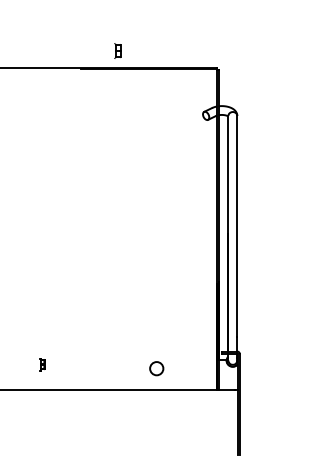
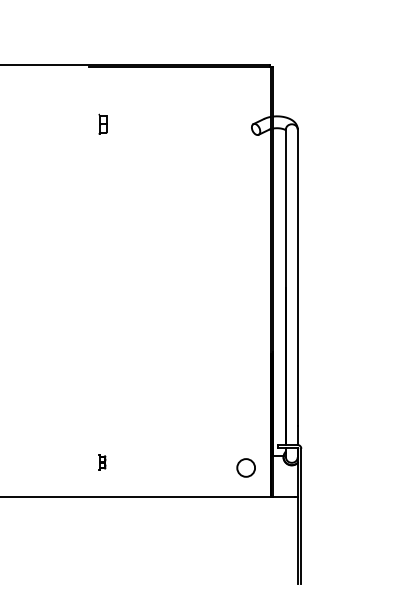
part: (117, 50) -> (102, 123), moved
part: (42, 364) -> (102, 462), moved
circle: (156, 368) -> (245, 467), moved

